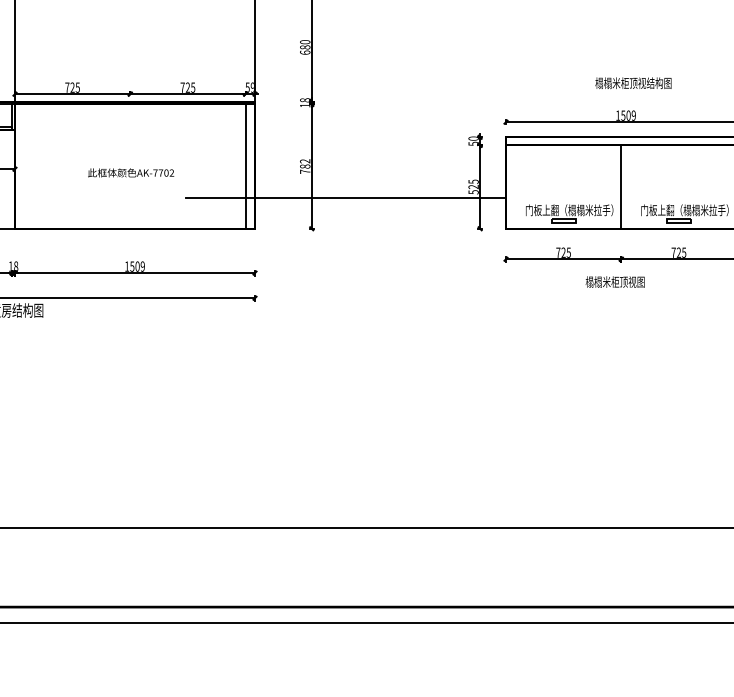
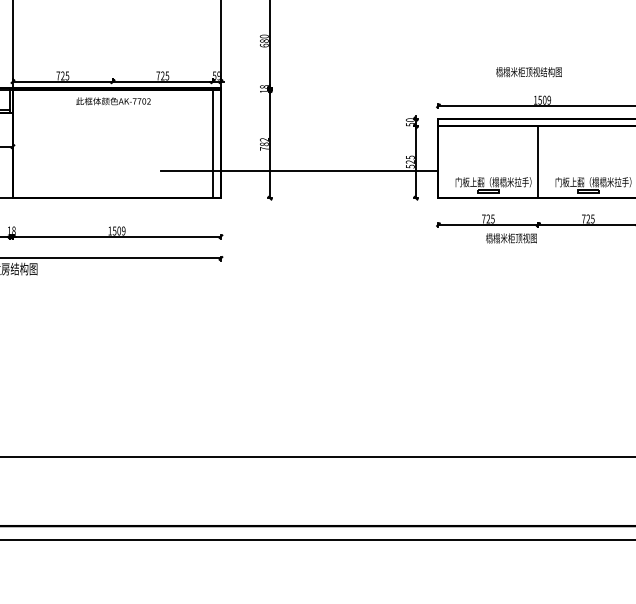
text: (633, 82) -> (529, 71), moved
text: (131, 172) -> (113, 100), moved
text: (614, 281) -> (510, 237), moved

